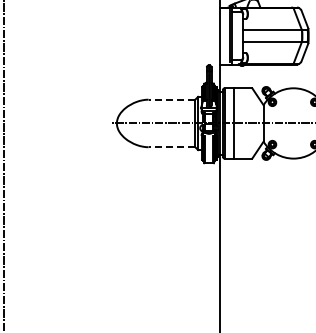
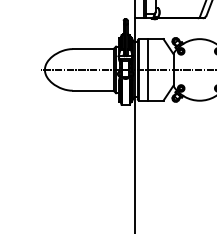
line: (171, 99) -> (92, 48), dashed -> solid
line: (171, 147) -> (92, 90), dashed -> solid

